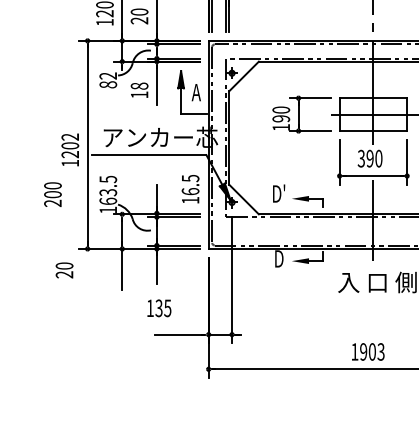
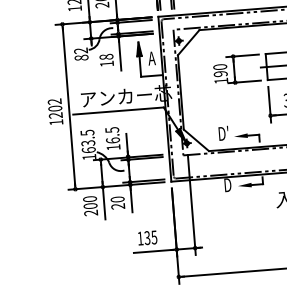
text: (190, 189) -> (112, 138), moved
text: (52, 194) -> (90, 206), moved
text: (64, 270) -> (117, 203), moved
text: (159, 308) -> (147, 238), moved

